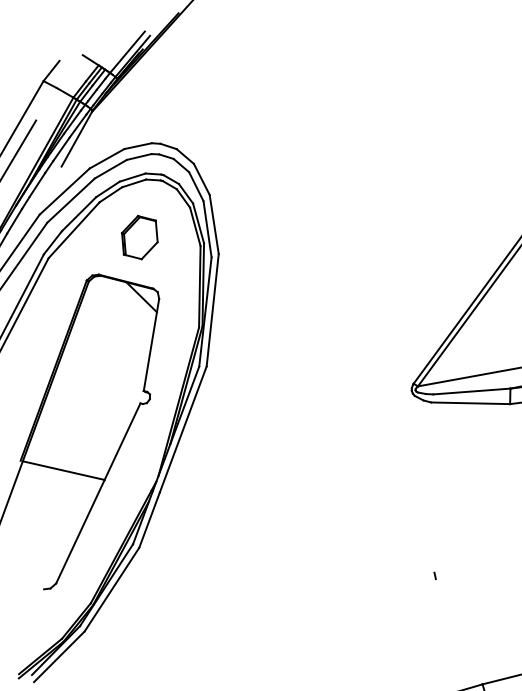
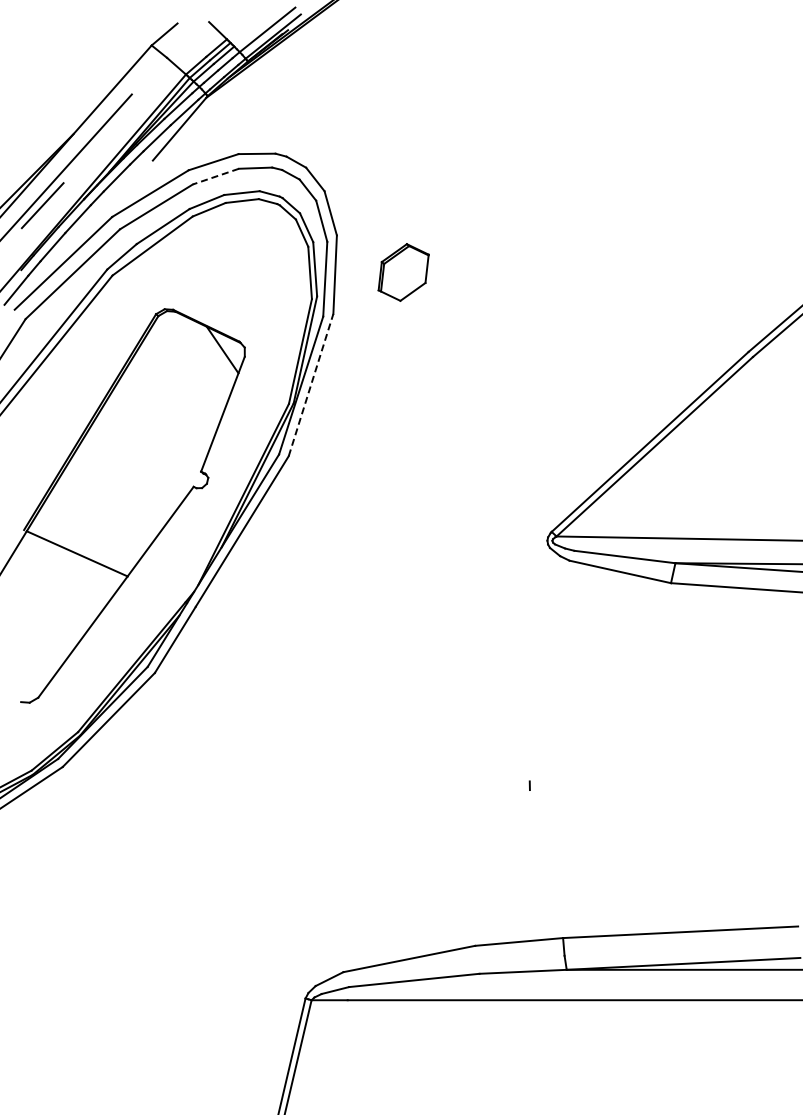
line: (110, 169) -> (215, 176), solid -> dashed
part: (139, 237) -> (403, 272), moved
line: (213, 310) -> (311, 385), solid -> dashed

